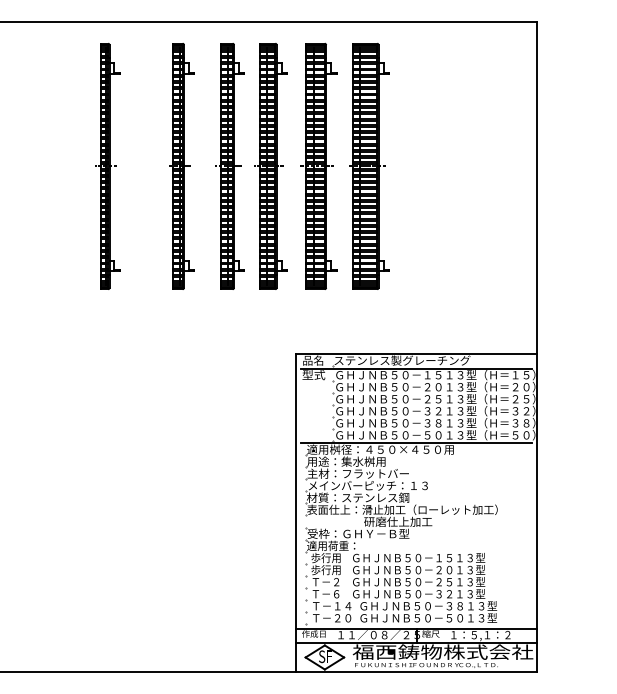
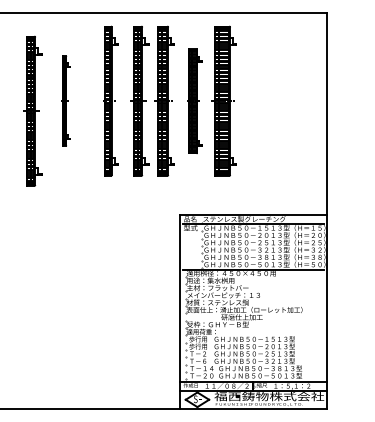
part: (107, 165) -> (65, 100), size x0.6
part: (320, 165) -> (194, 100), size x0.7
part: (53, 181) -> (32, 110), added

